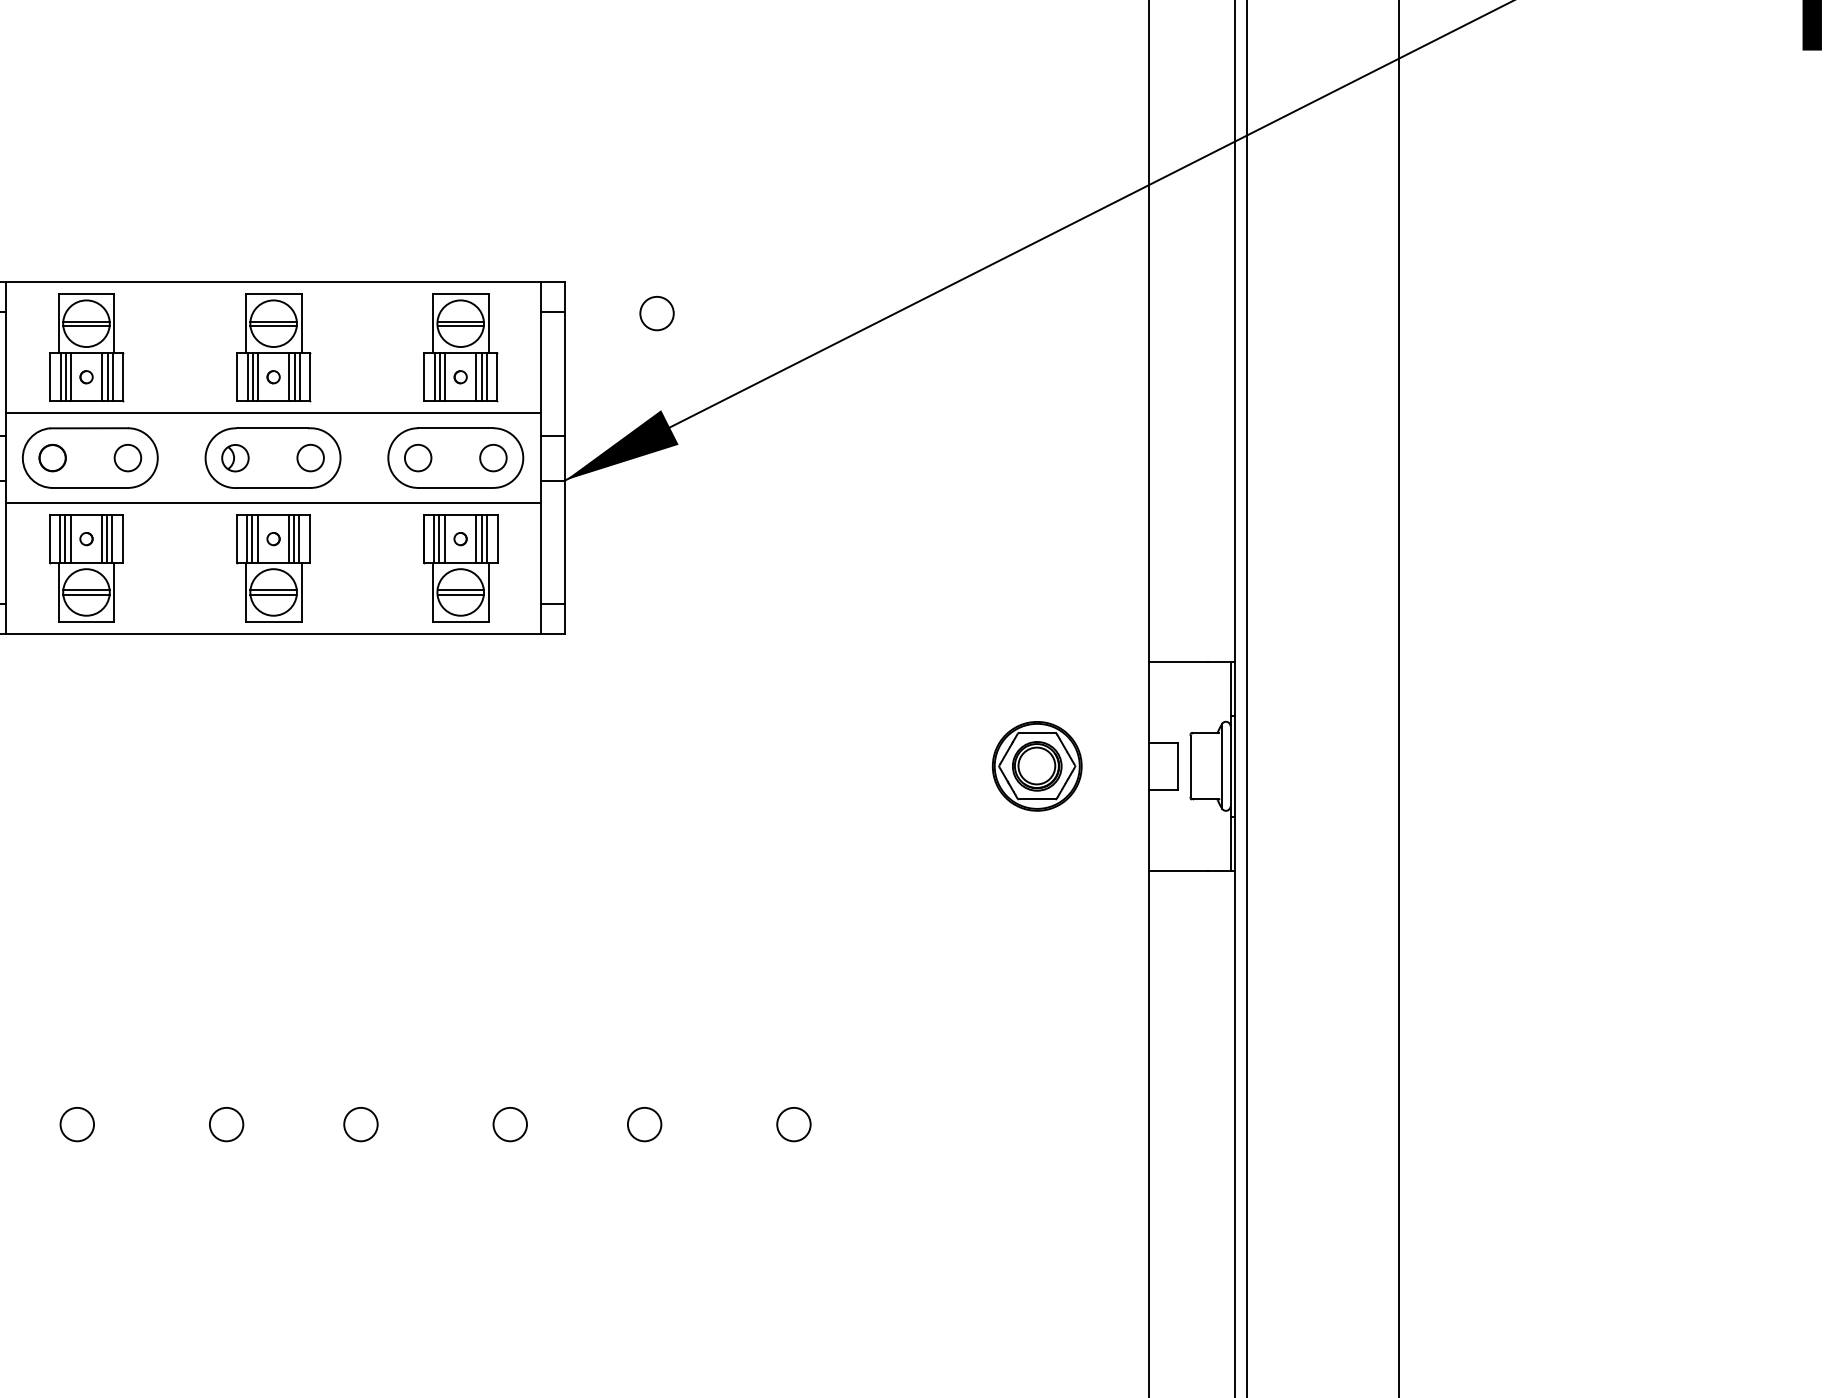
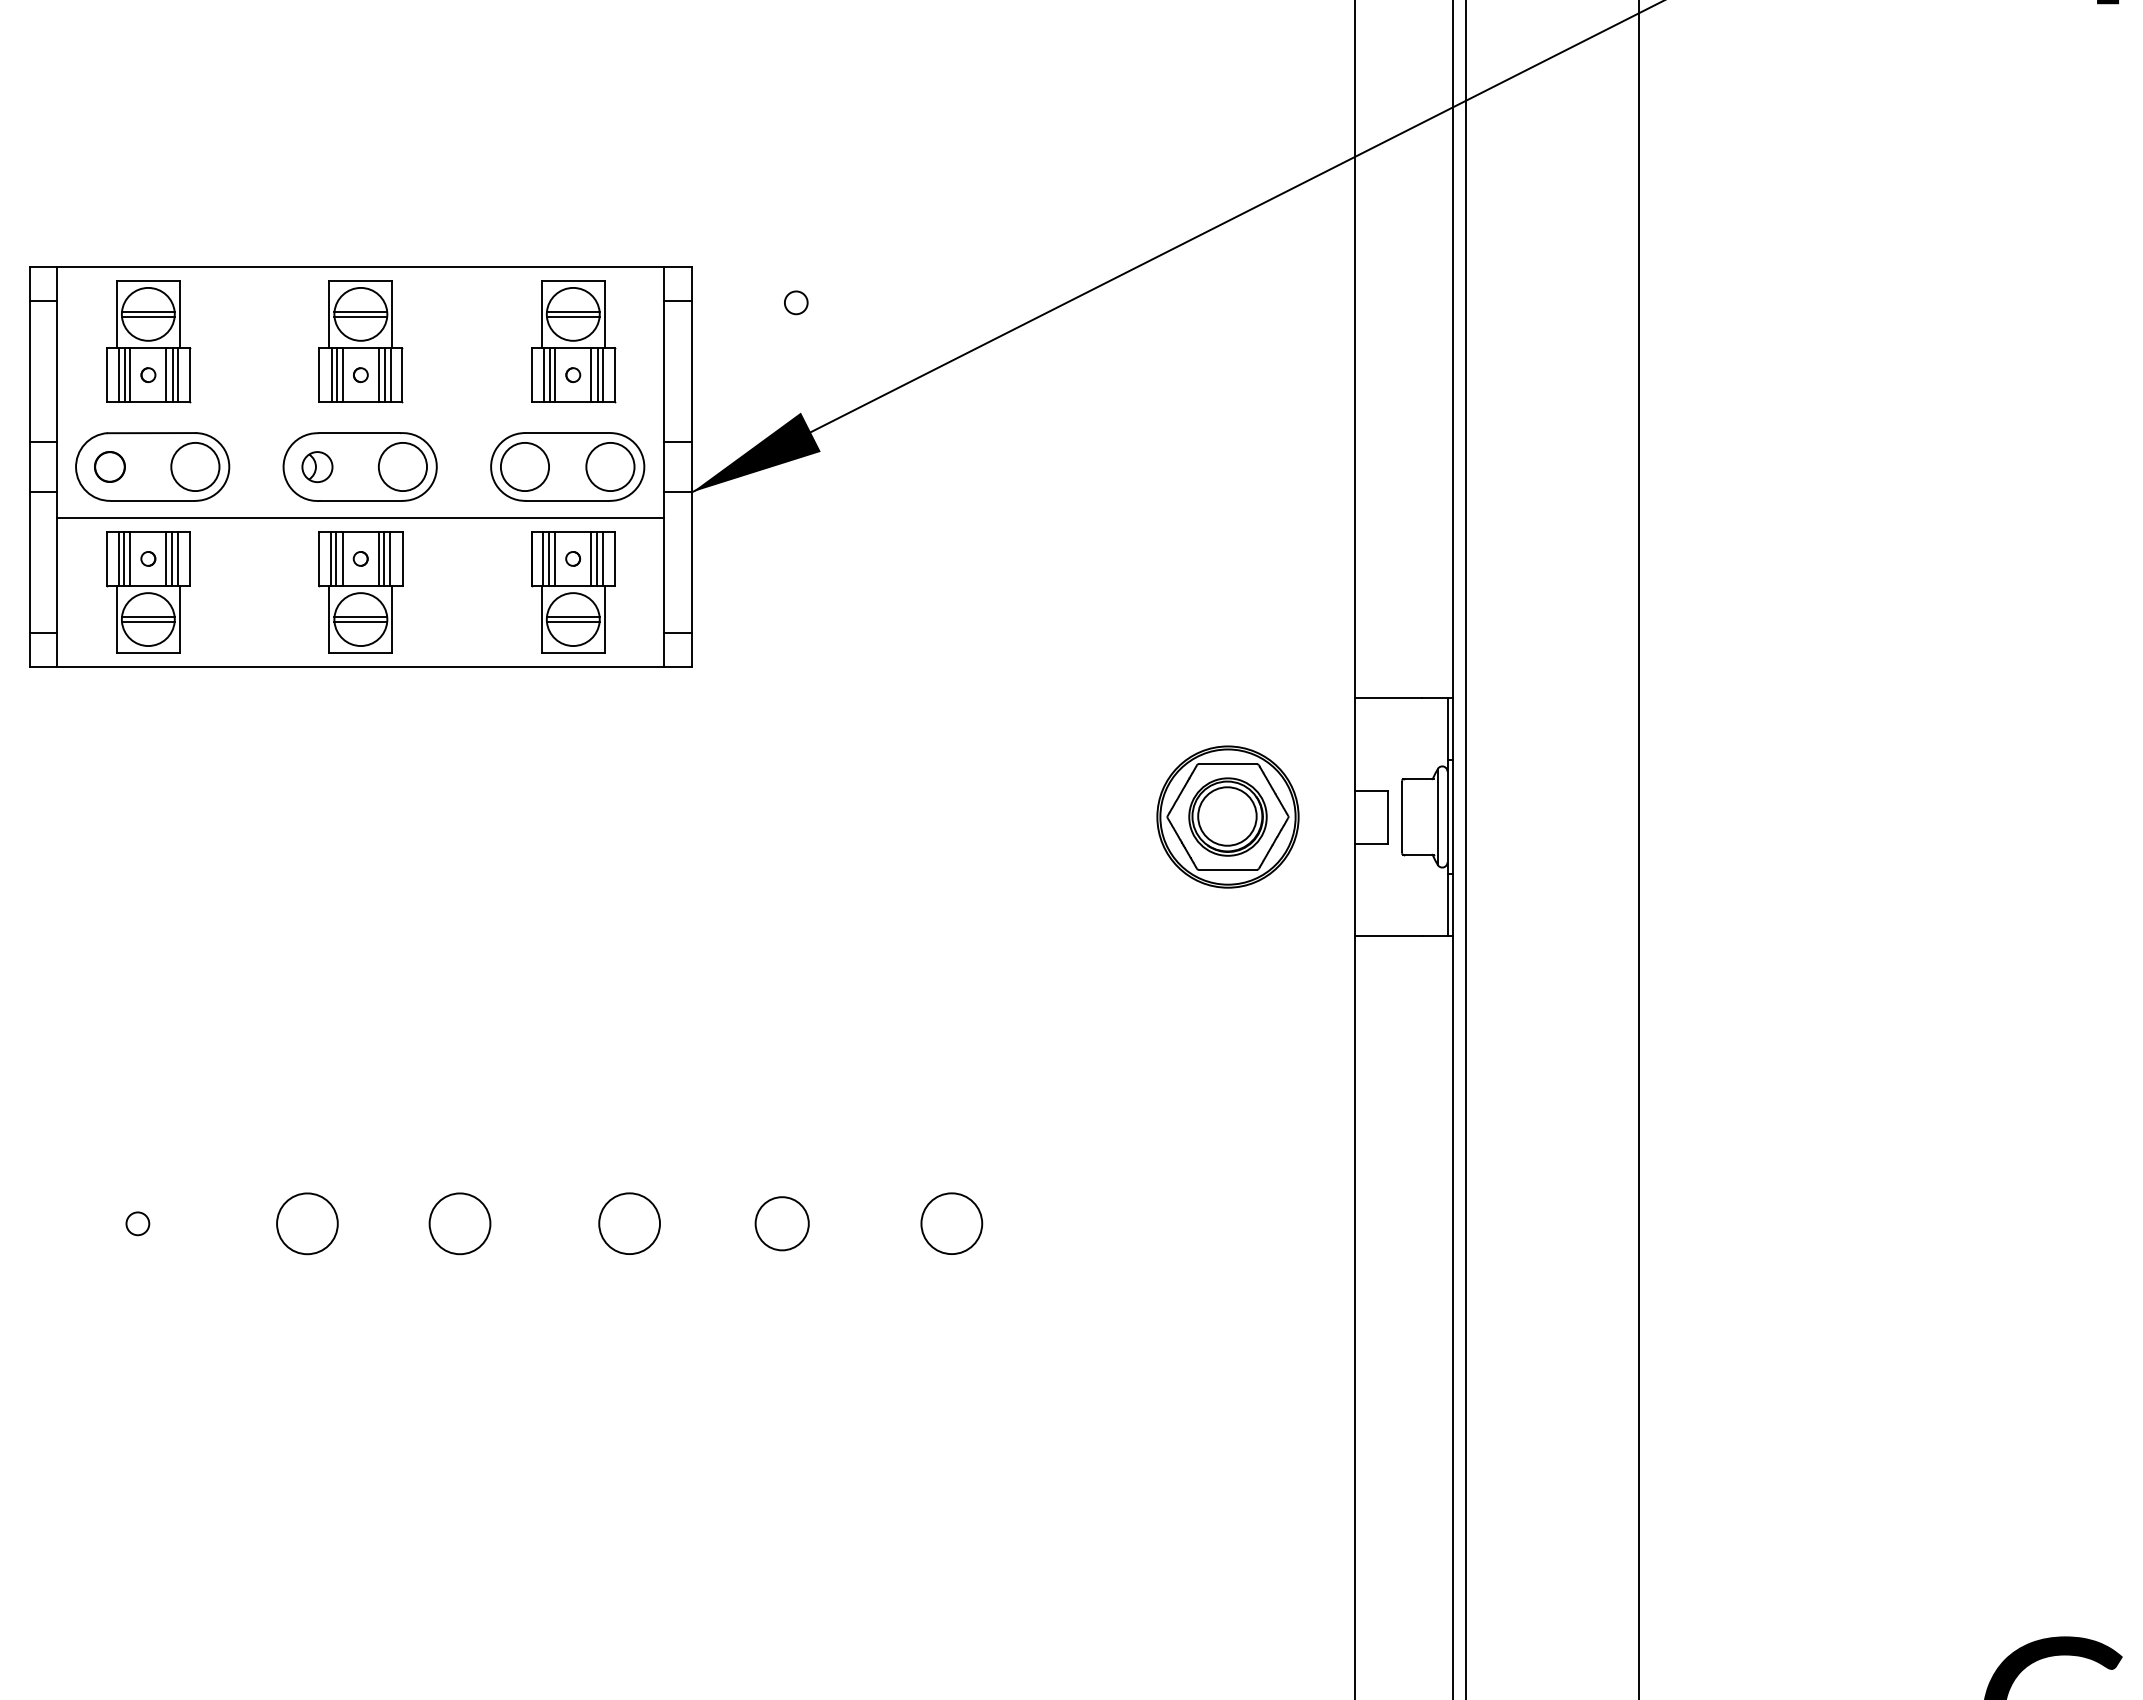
circle: (657, 313) -> (796, 302), size x0.6
line: (273, 413) -> (360, 416), removed
circle: (128, 457) -> (195, 466), size x1.6
circle: (310, 457) -> (402, 466), size x1.6
circle: (417, 457) -> (524, 466), size x1.6
circle: (493, 457) -> (610, 466), size x1.6
part: (1036, 765) -> (1227, 816), size x1.4
circle: (76, 1124) -> (137, 1223), size x0.6
circle: (226, 1124) -> (307, 1223), size x1.6
circle: (361, 1124) -> (460, 1223), size x1.6
circle: (510, 1124) -> (629, 1223), size x1.6
circle: (644, 1124) -> (781, 1223), size x1.4
circle: (793, 1124) -> (951, 1223), size x1.6

